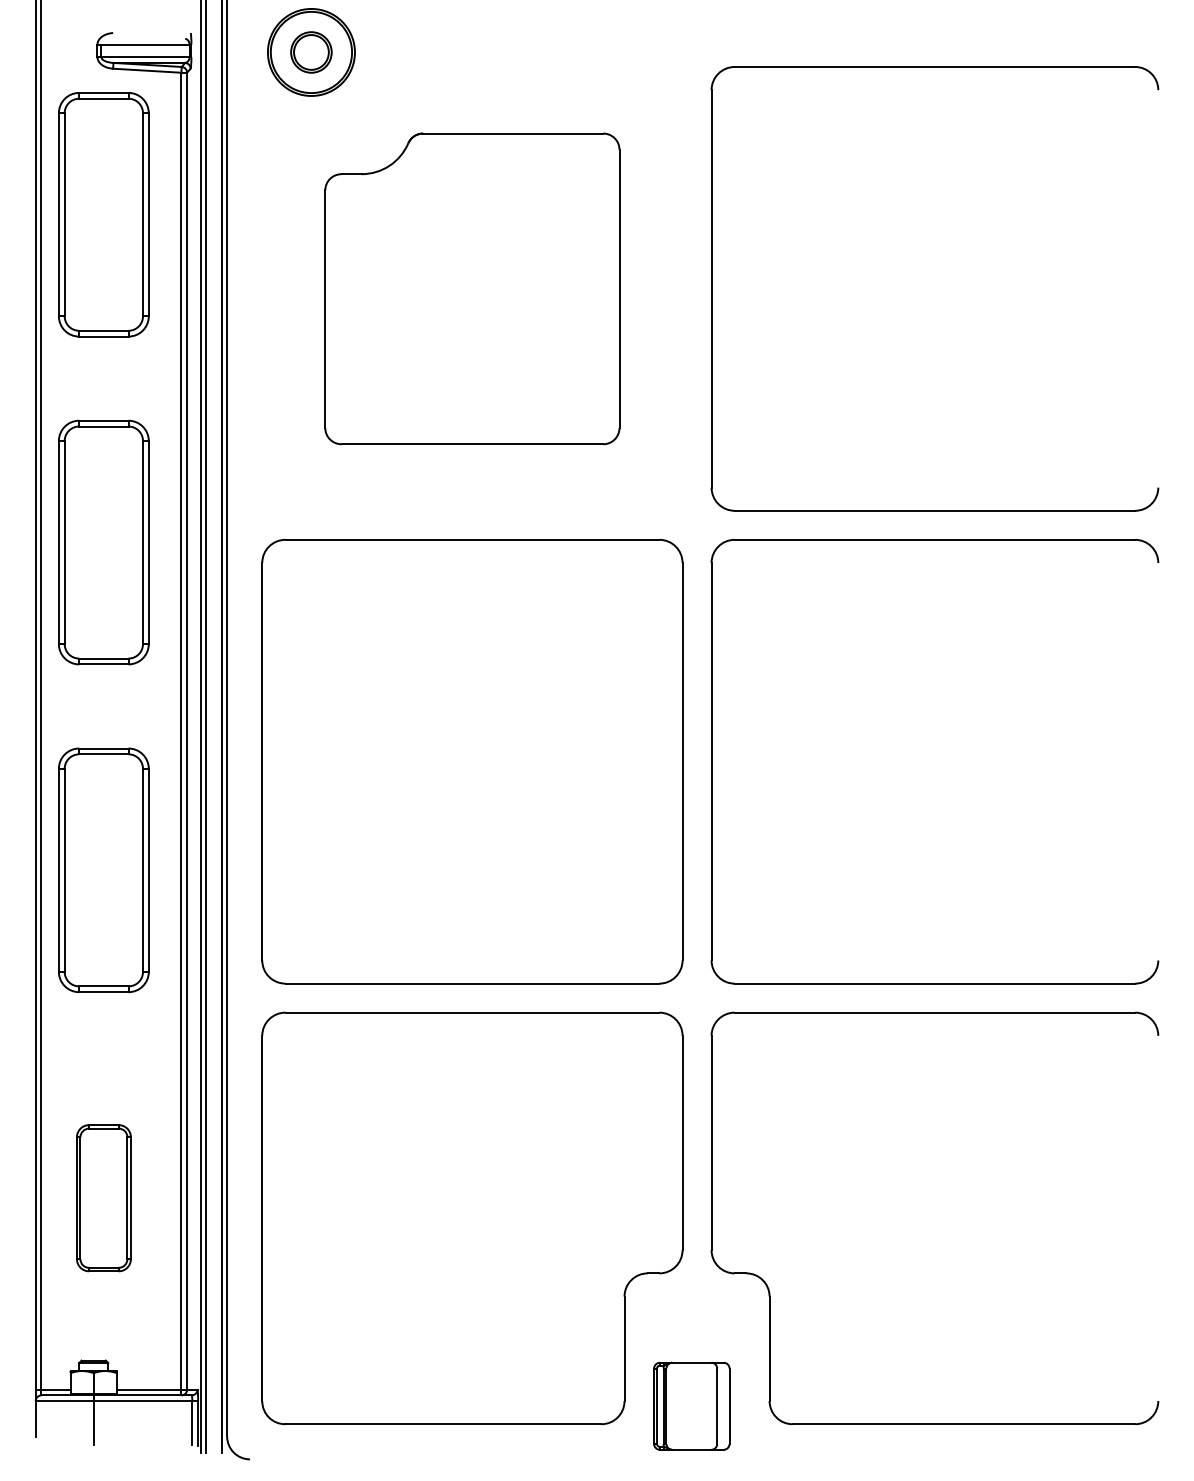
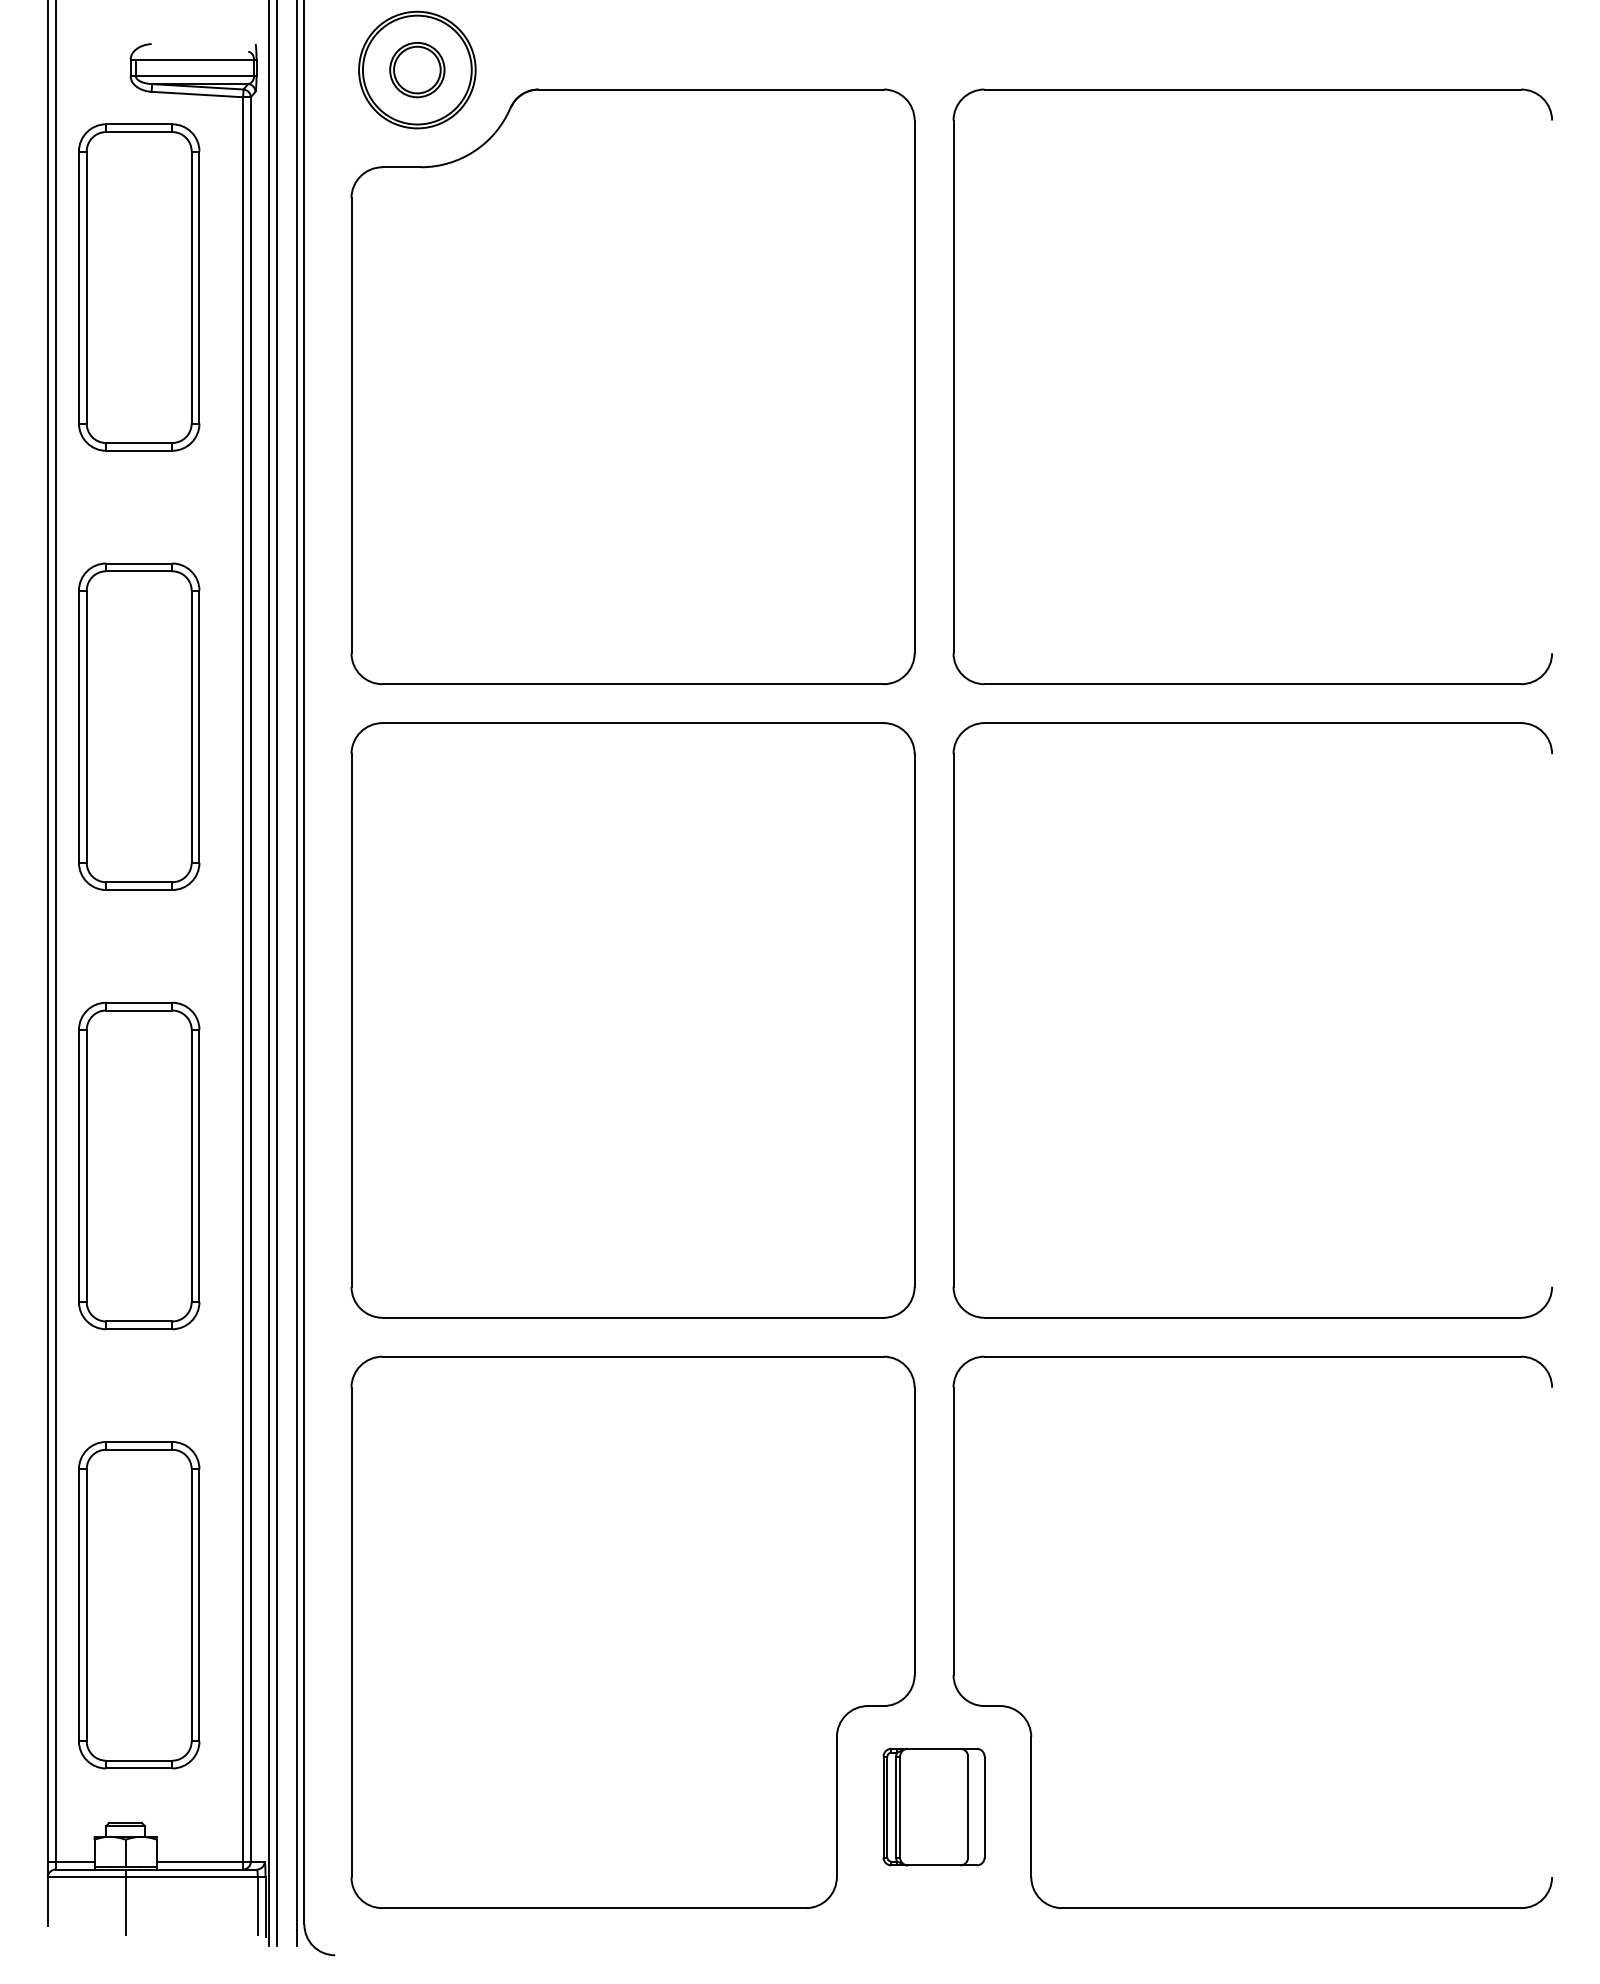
part: (471, 288) -> (632, 386), size x1.43
part: (104, 1198) -> (139, 1605), size x1.67
part: (691, 1405) -> (933, 1806), moved

